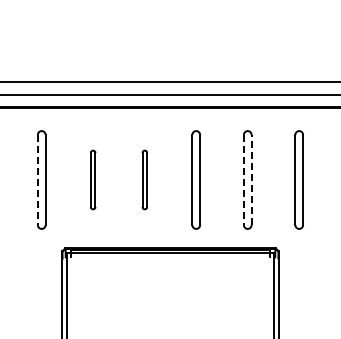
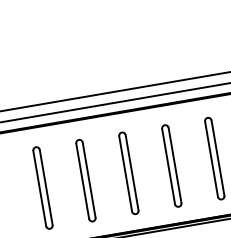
part: (92, 179) -> (85, 180), size x1.67
part: (144, 179) -> (128, 172), size x1.67
line: (251, 179) -> (217, 157), dashed -> solid
line: (37, 180) -> (39, 189), dashed -> solid
line: (243, 180) -> (211, 159), dashed -> solid

